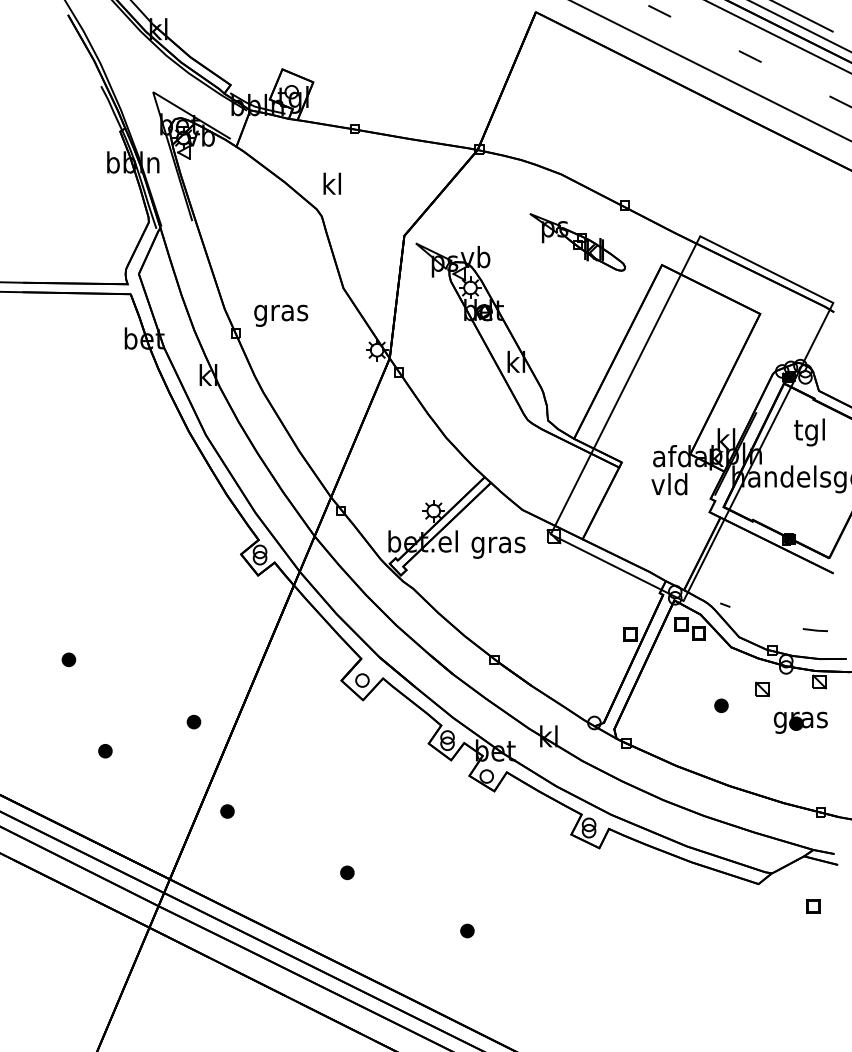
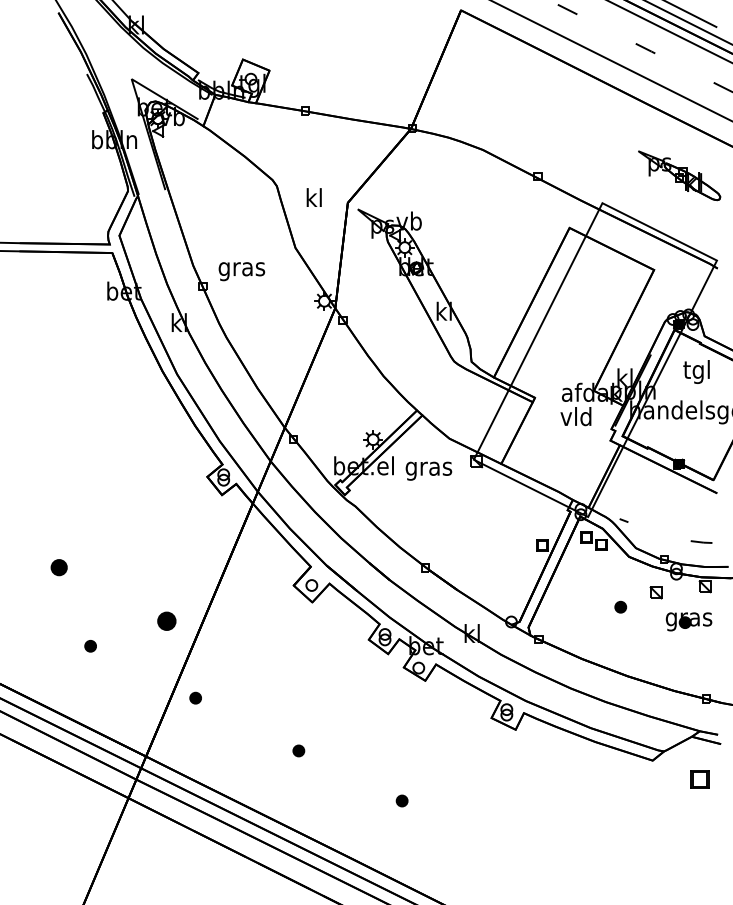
text: (331, 183) -> (313, 197), moved
part: (577, 242) -> (679, 175), moved
part: (68, 659) -> (58, 567), size x1.4
part: (193, 721) -> (166, 620), size x1.6
part: (813, 906) -> (699, 779), size x1.6

